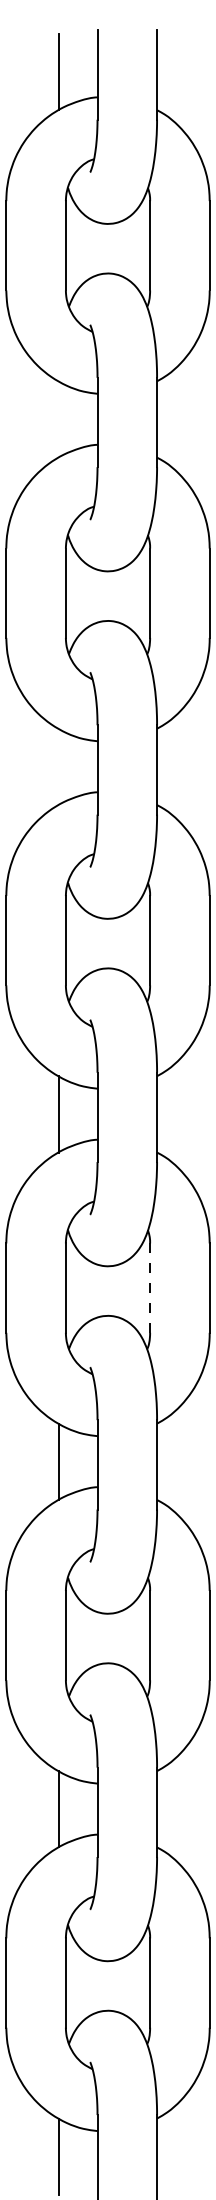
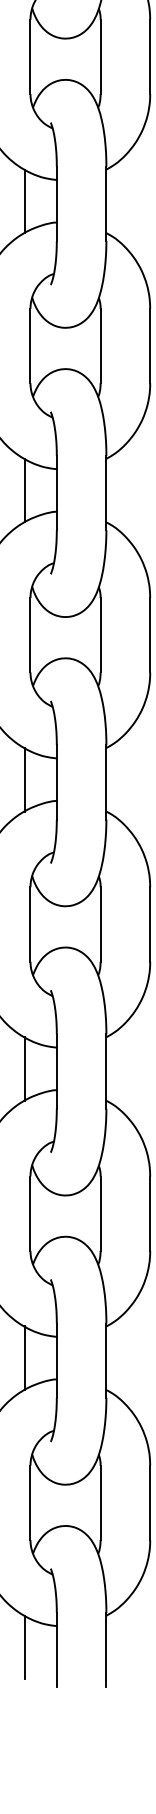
line: (59, 419) -> (25, 201), added
line: (59, 766) -> (25, 490), added
line: (150, 1288) -> (100, 924), dashed -> solid

